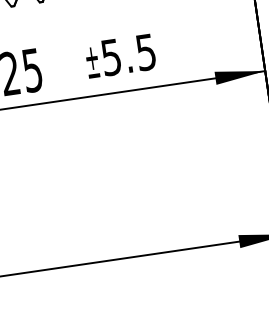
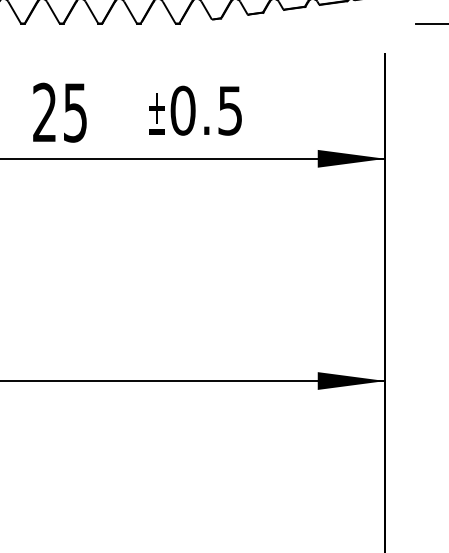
text: (110, 57) -> (182, 110), 5.5 -> 0.5

